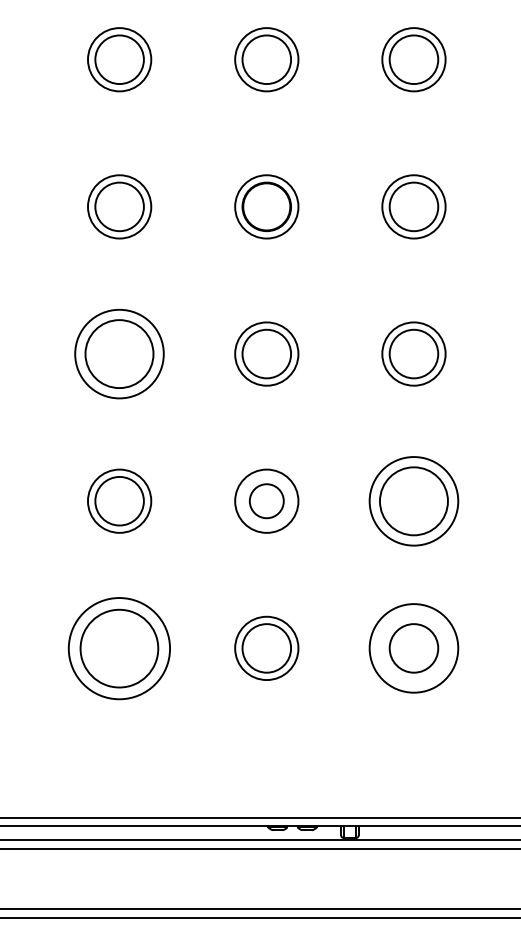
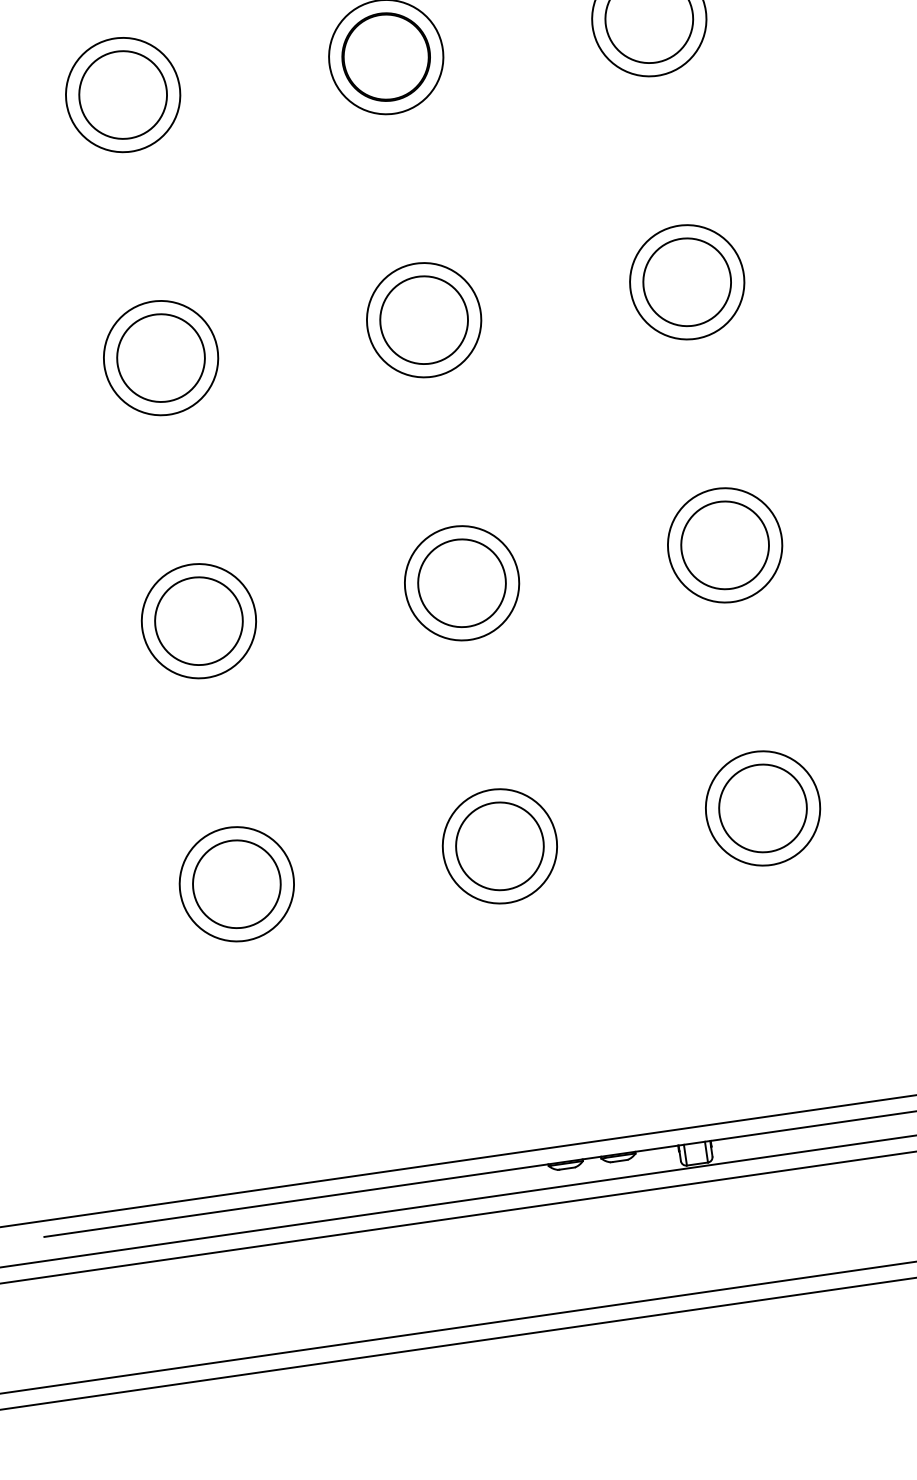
part: (119, 353) -> (160, 357), size x0.71
circle: (266, 500) -> (461, 582), size x1.43
part: (413, 500) -> (724, 544), size x0.71
part: (119, 647) -> (236, 882), size x0.62
circle: (413, 648) -> (762, 808), size x0.71

